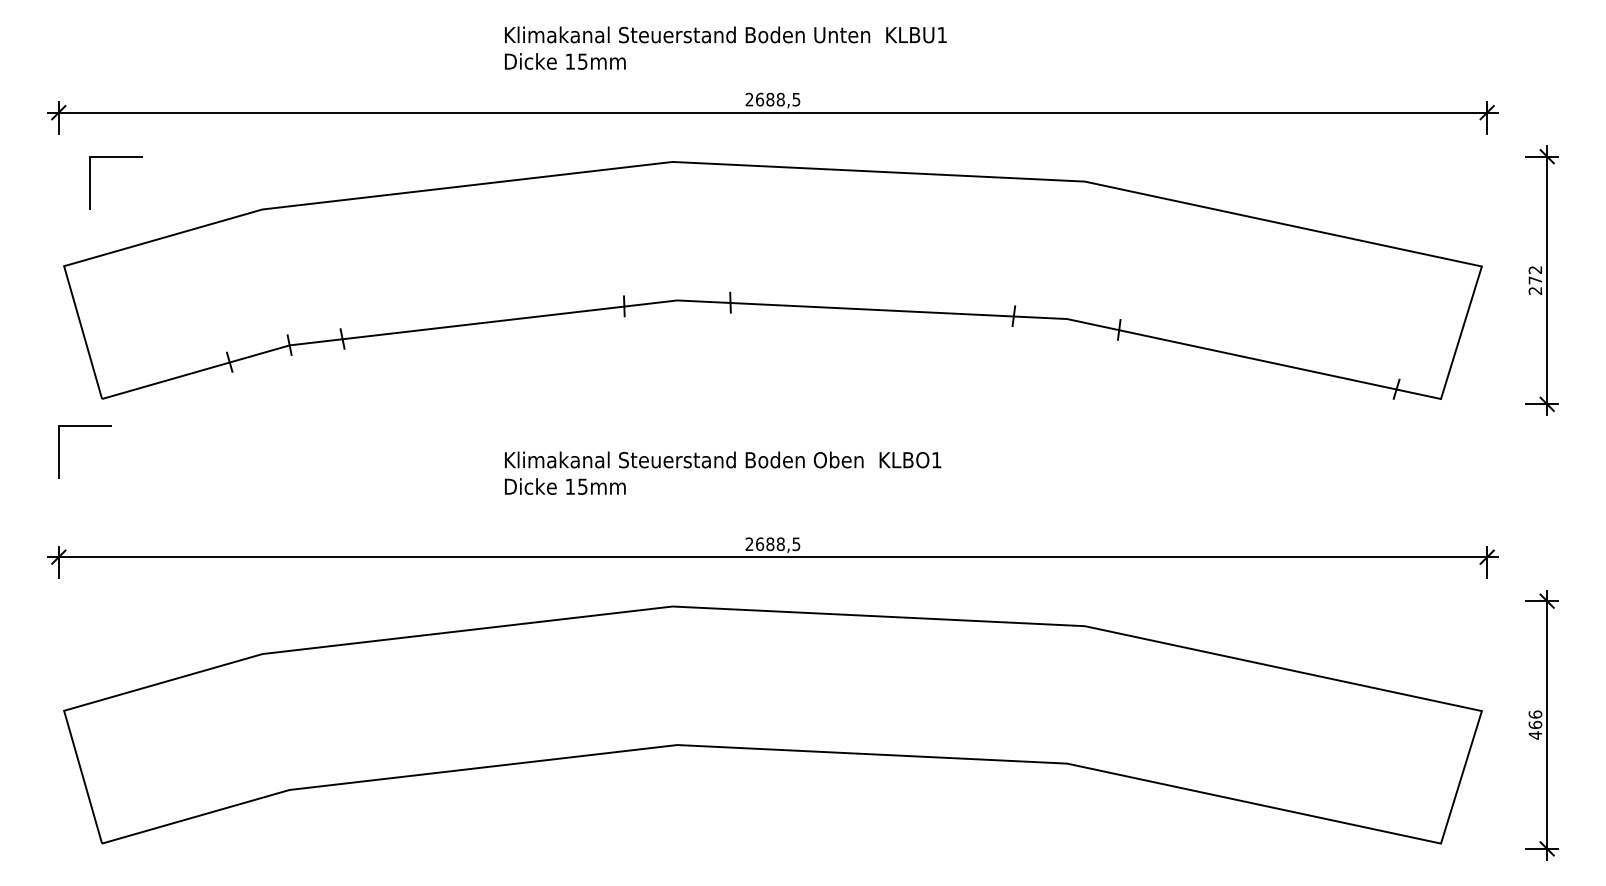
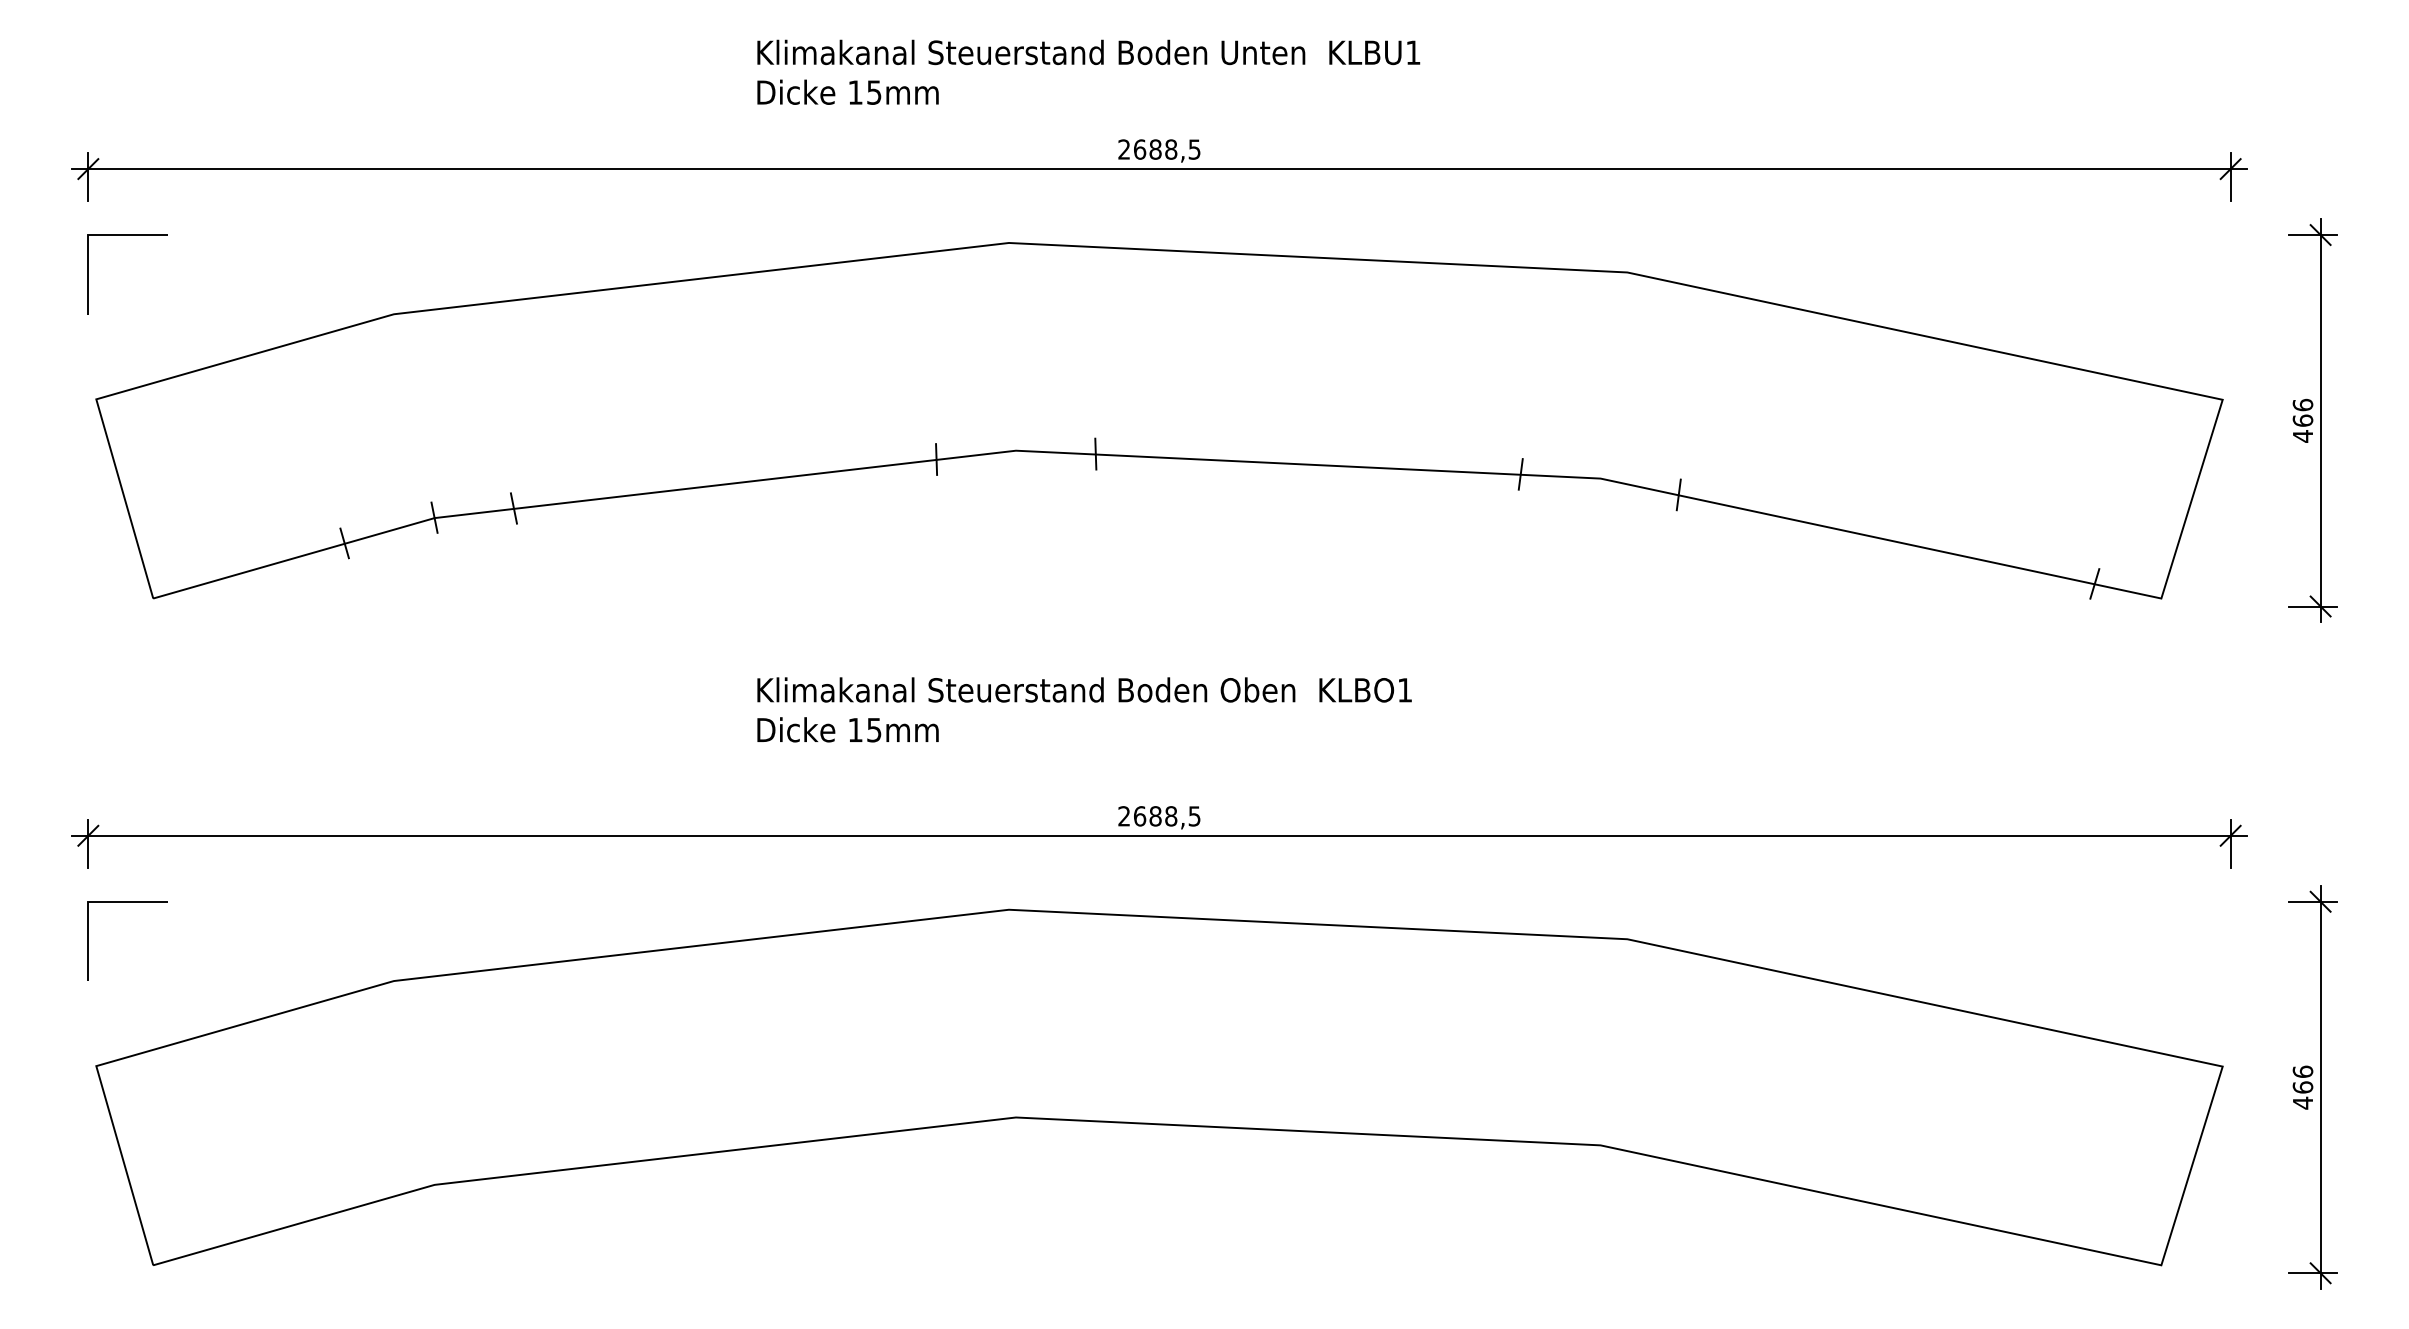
line: (115, 157) -> (126, 236), moved
text: (1535, 280) -> (2303, 420), 272 -> 466
line: (84, 426) -> (126, 902), moved

